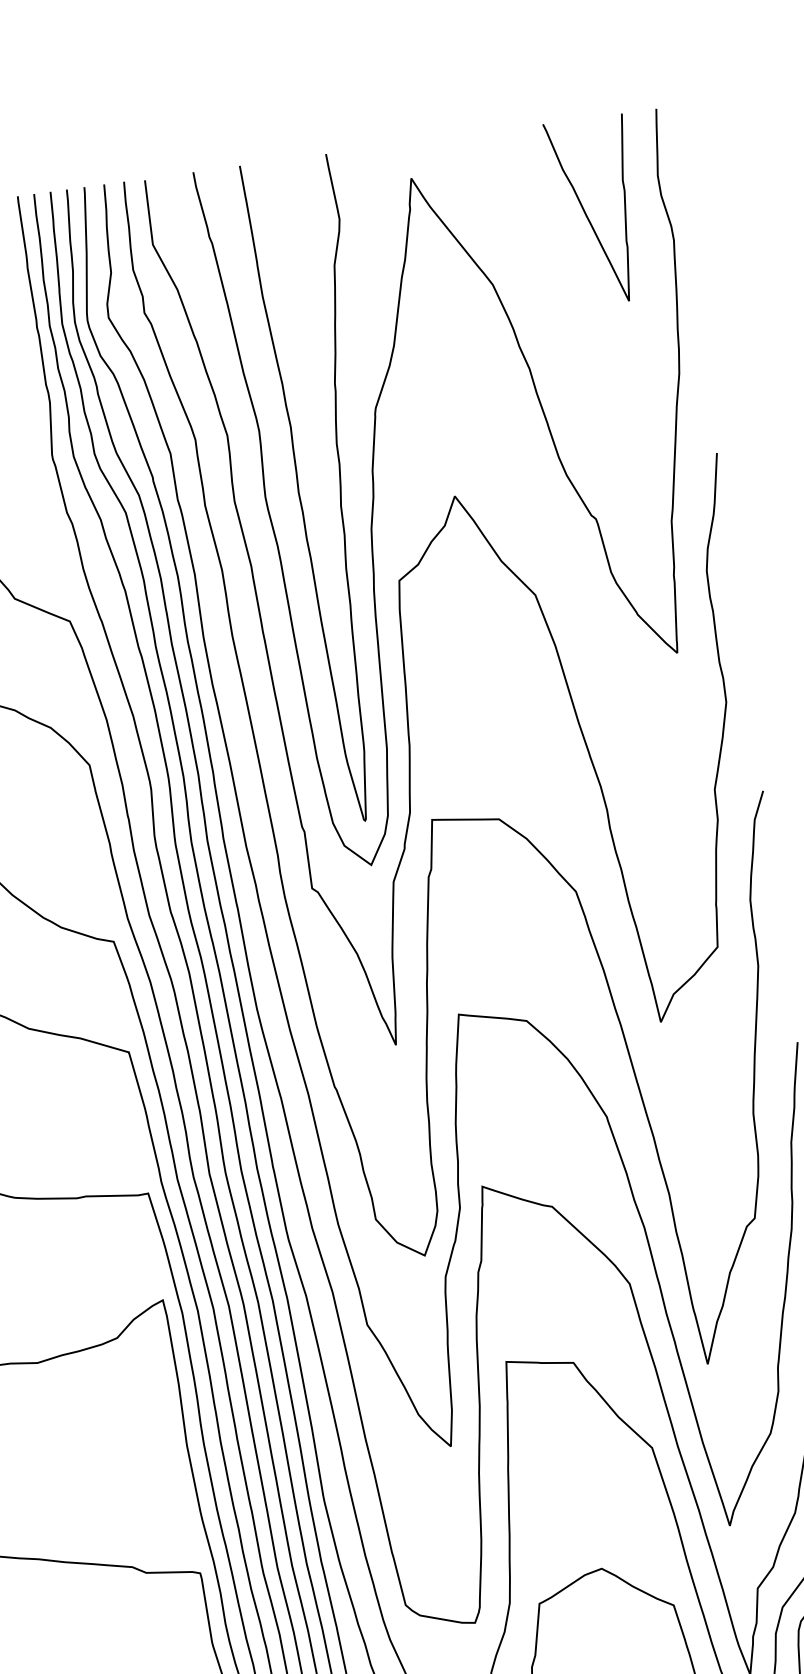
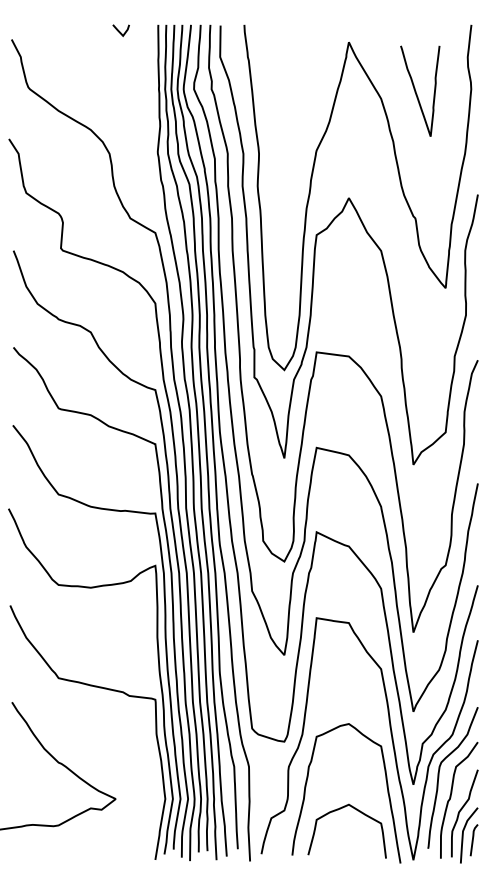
curve: (587, 213) -> (416, 91), moved
curve: (338, 488) -> (293, 186), removed

